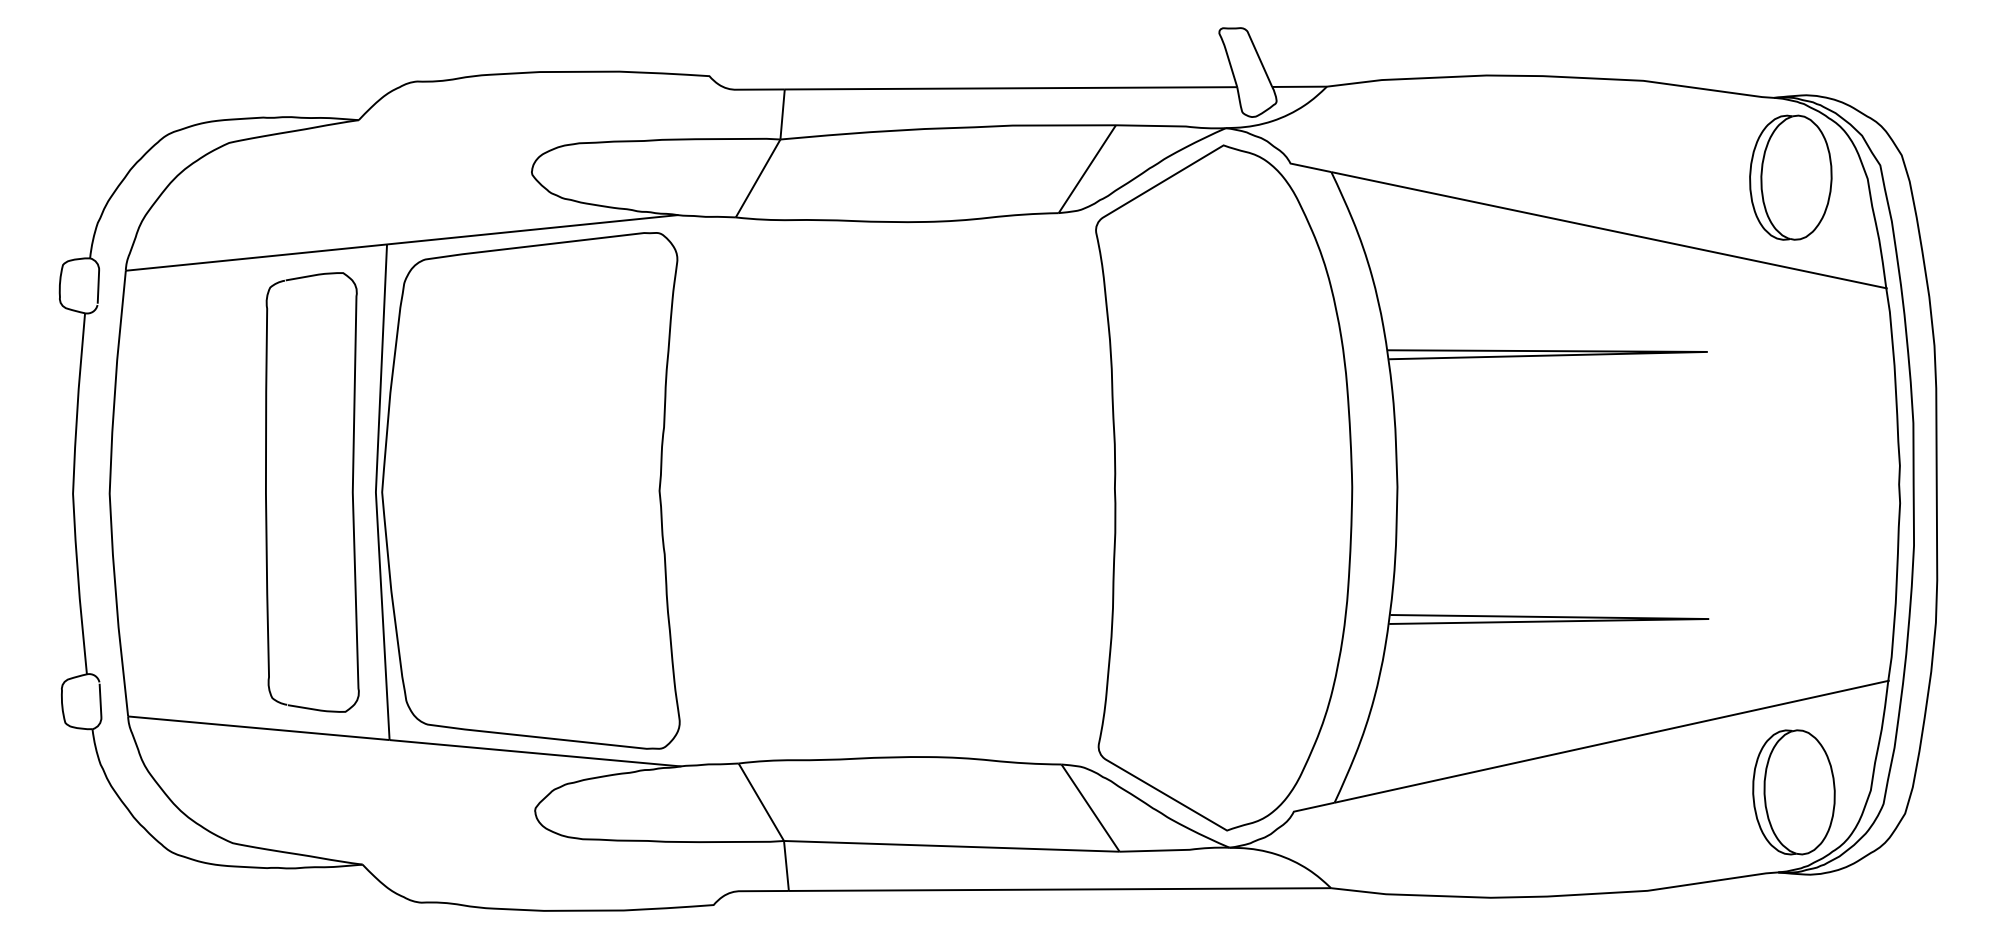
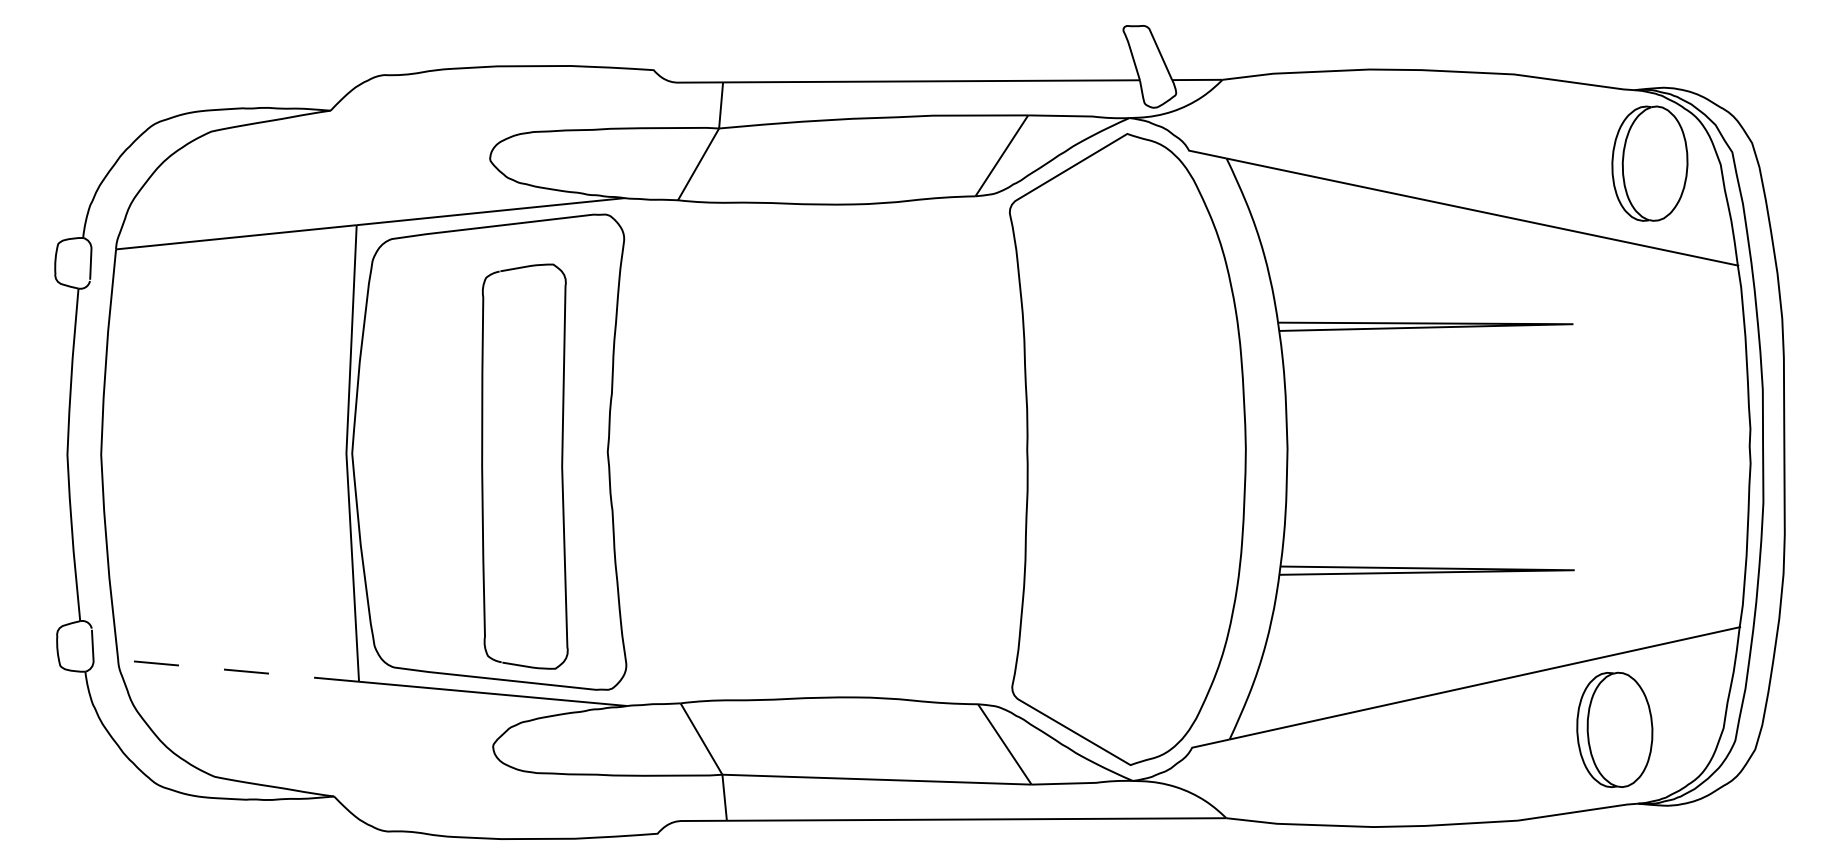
part: (311, 492) -> (524, 466), moved
line: (258, 727) -> (238, 670), solid -> dashed
part: (1793, 791) -> (1614, 729), moved

